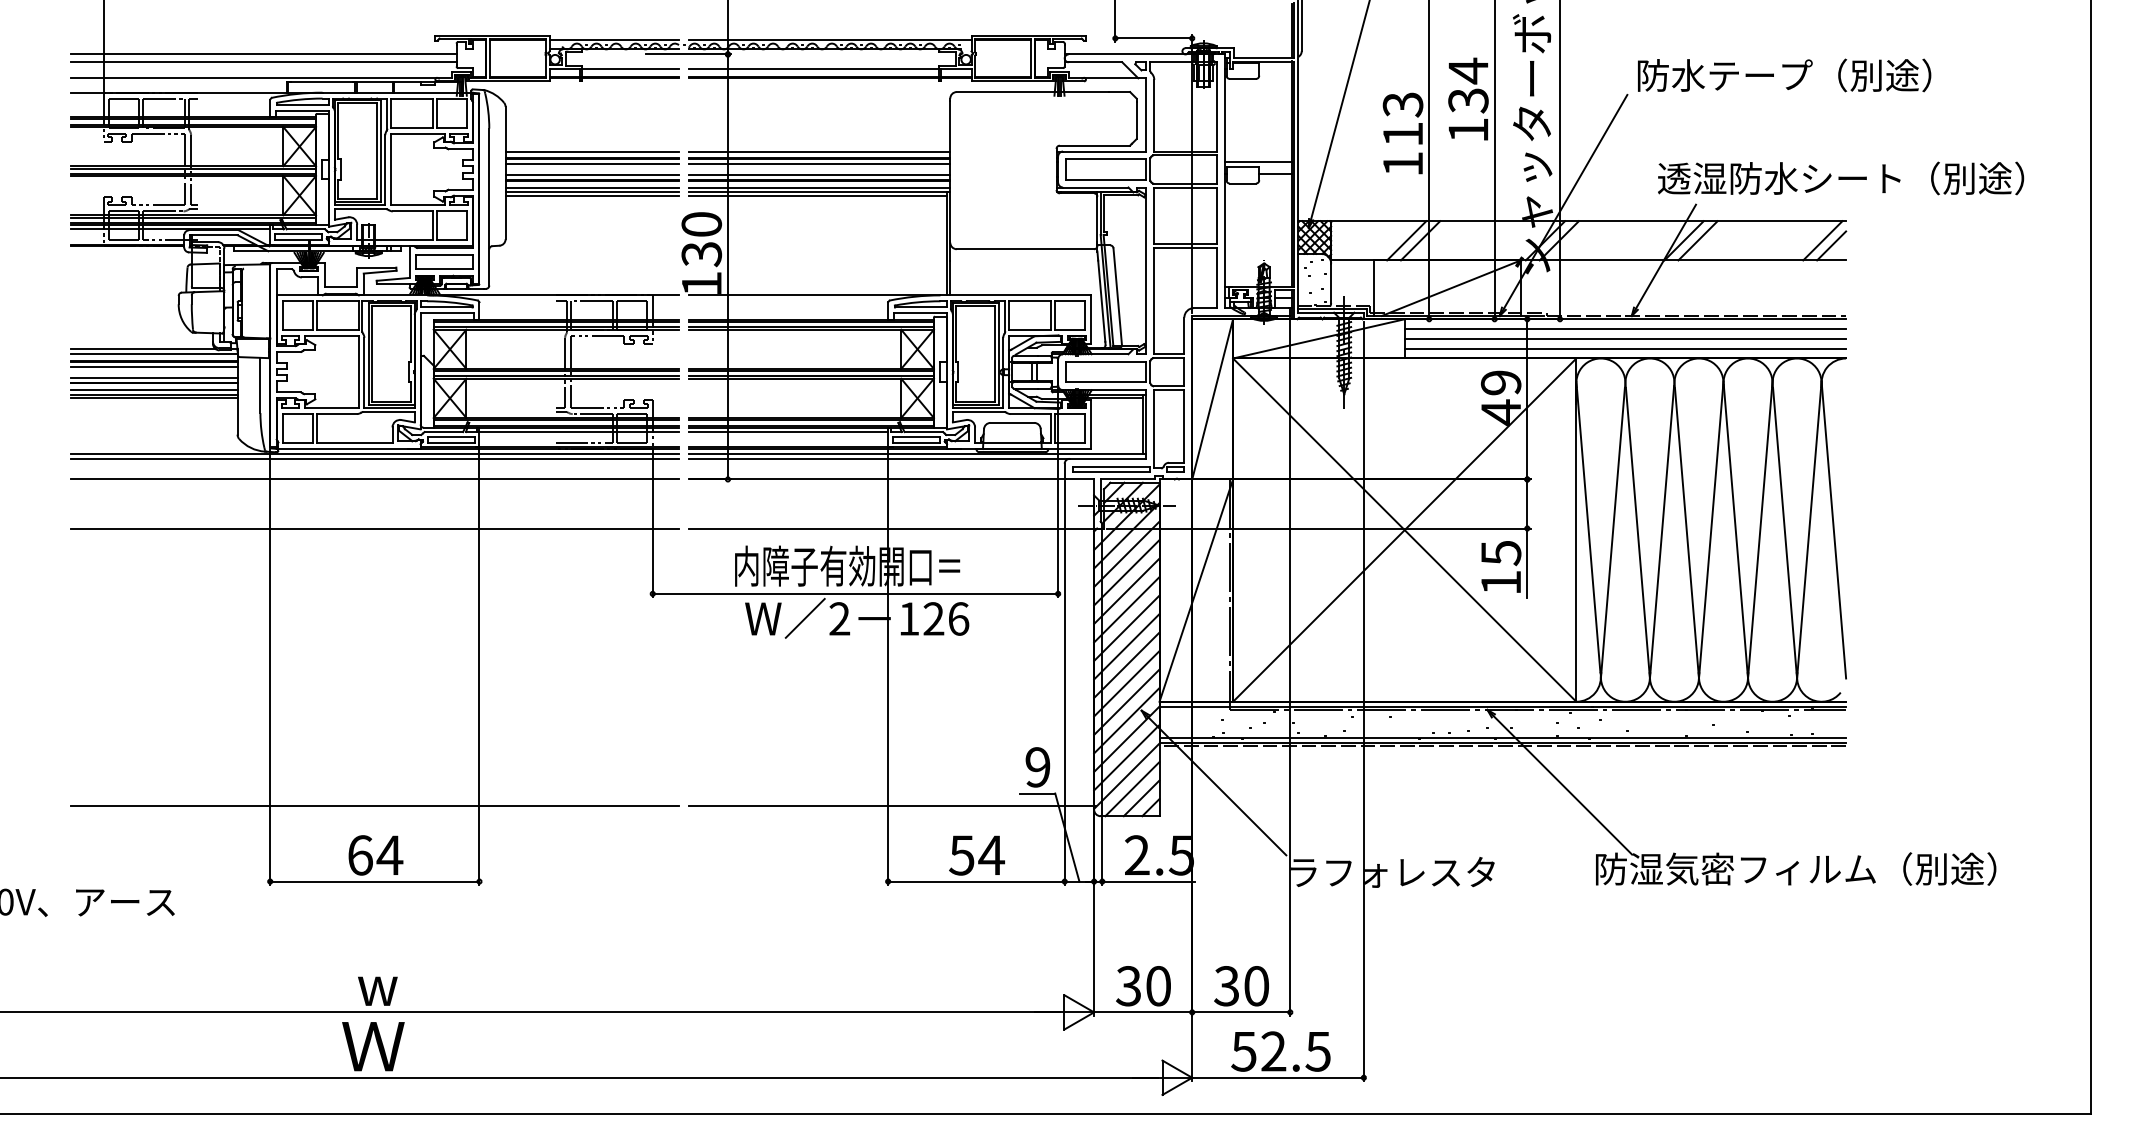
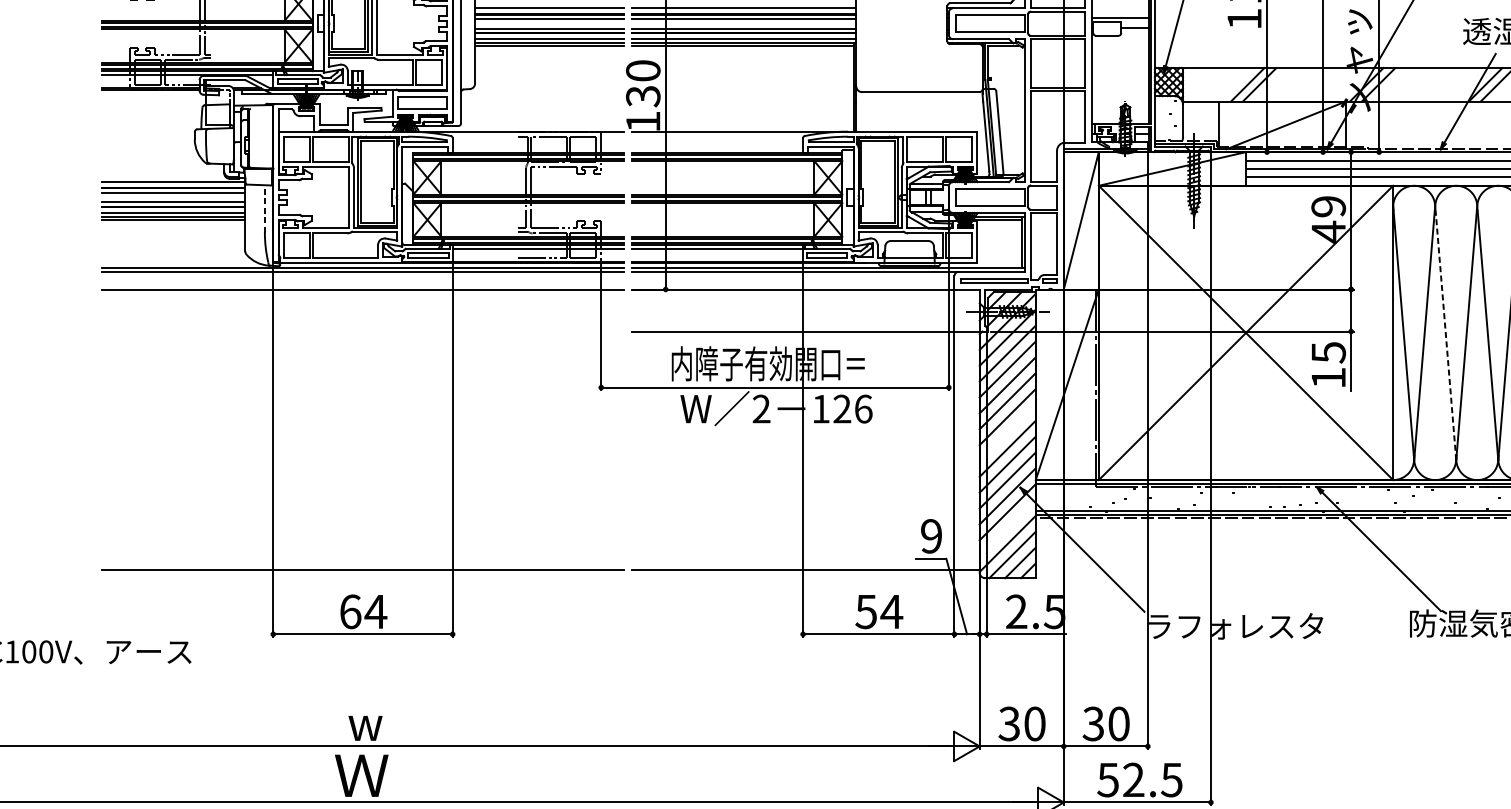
line: (143, 349) -> (164, 178), removed
line: (260, 385) -> (264, 208), solid -> dashed
line: (374, 528) -> (362, 331), removed
line: (1637, 533) -> (1445, 335), solid -> dashed
line: (1126, 646) -> (1007, 432), removed
line: (1126, 757) -> (1007, 527), removed

